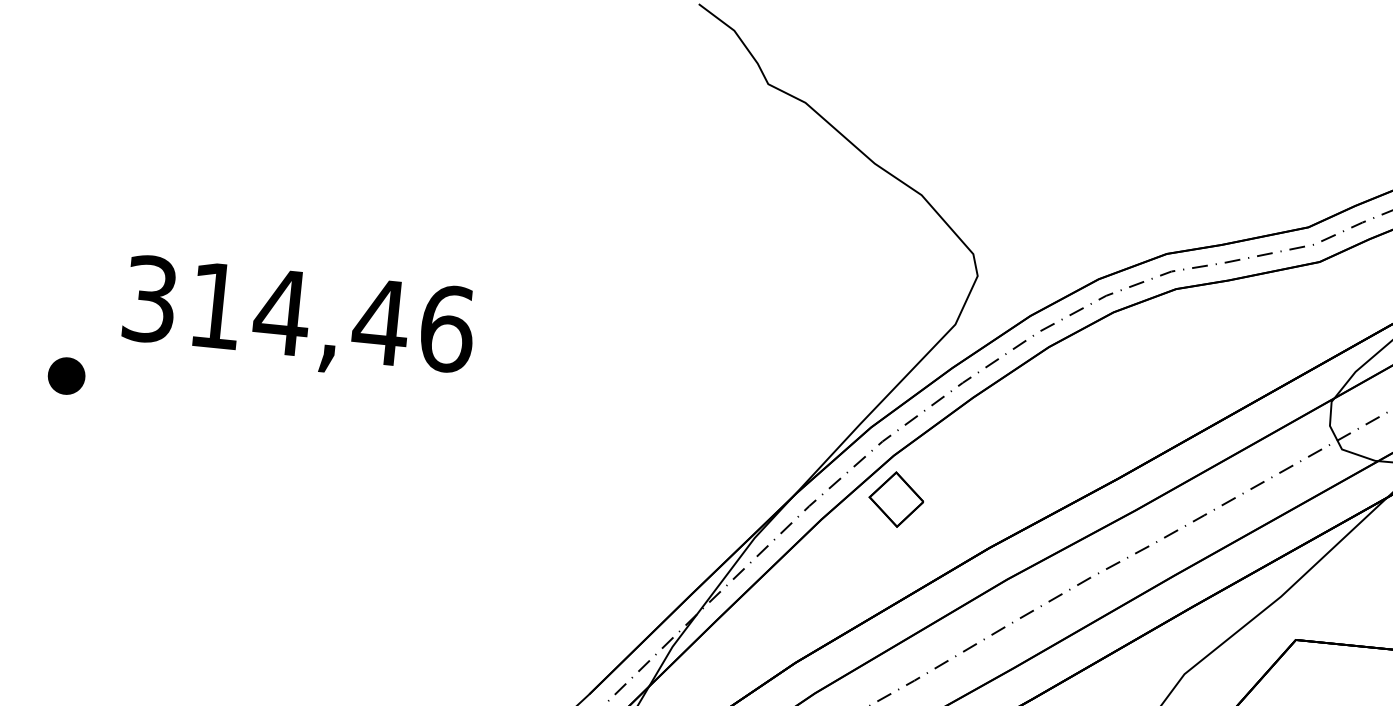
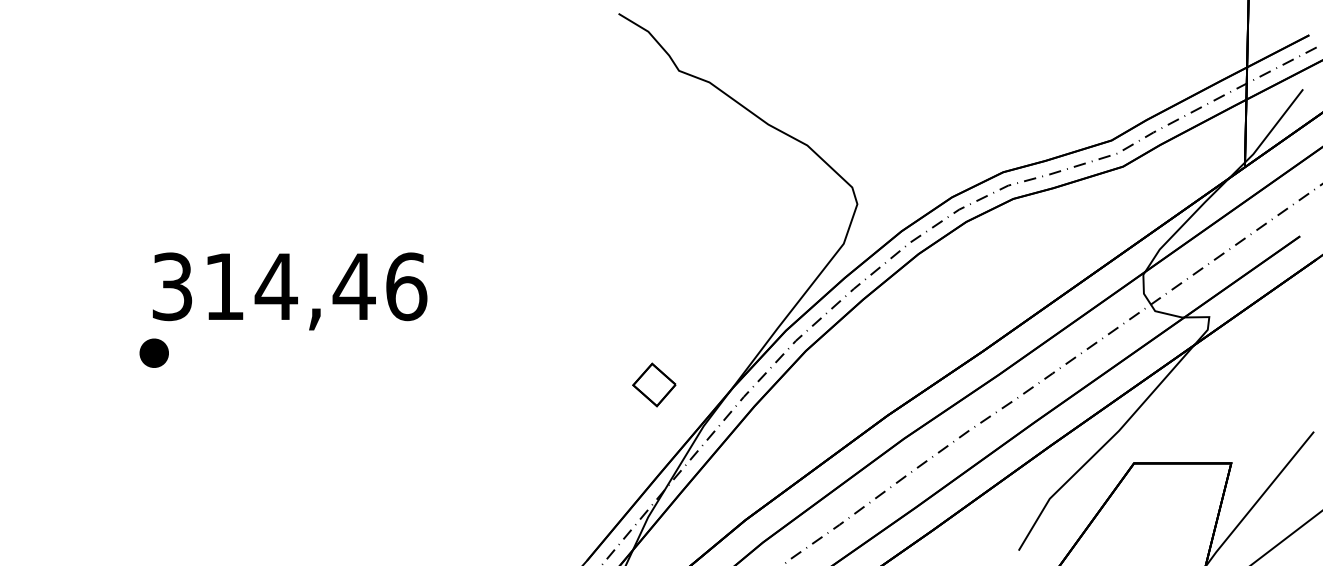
text: (298, 320) -> (289, 291), moved
part: (896, 498) -> (654, 384), moved

